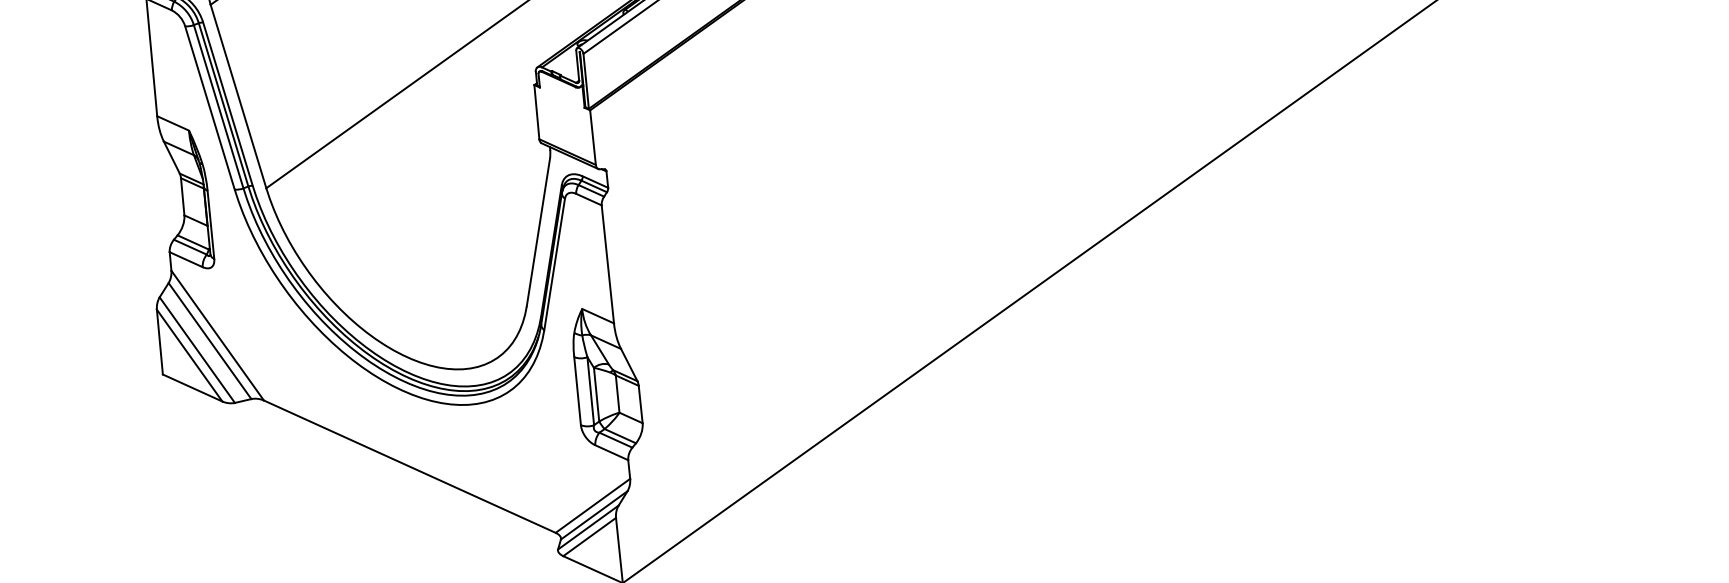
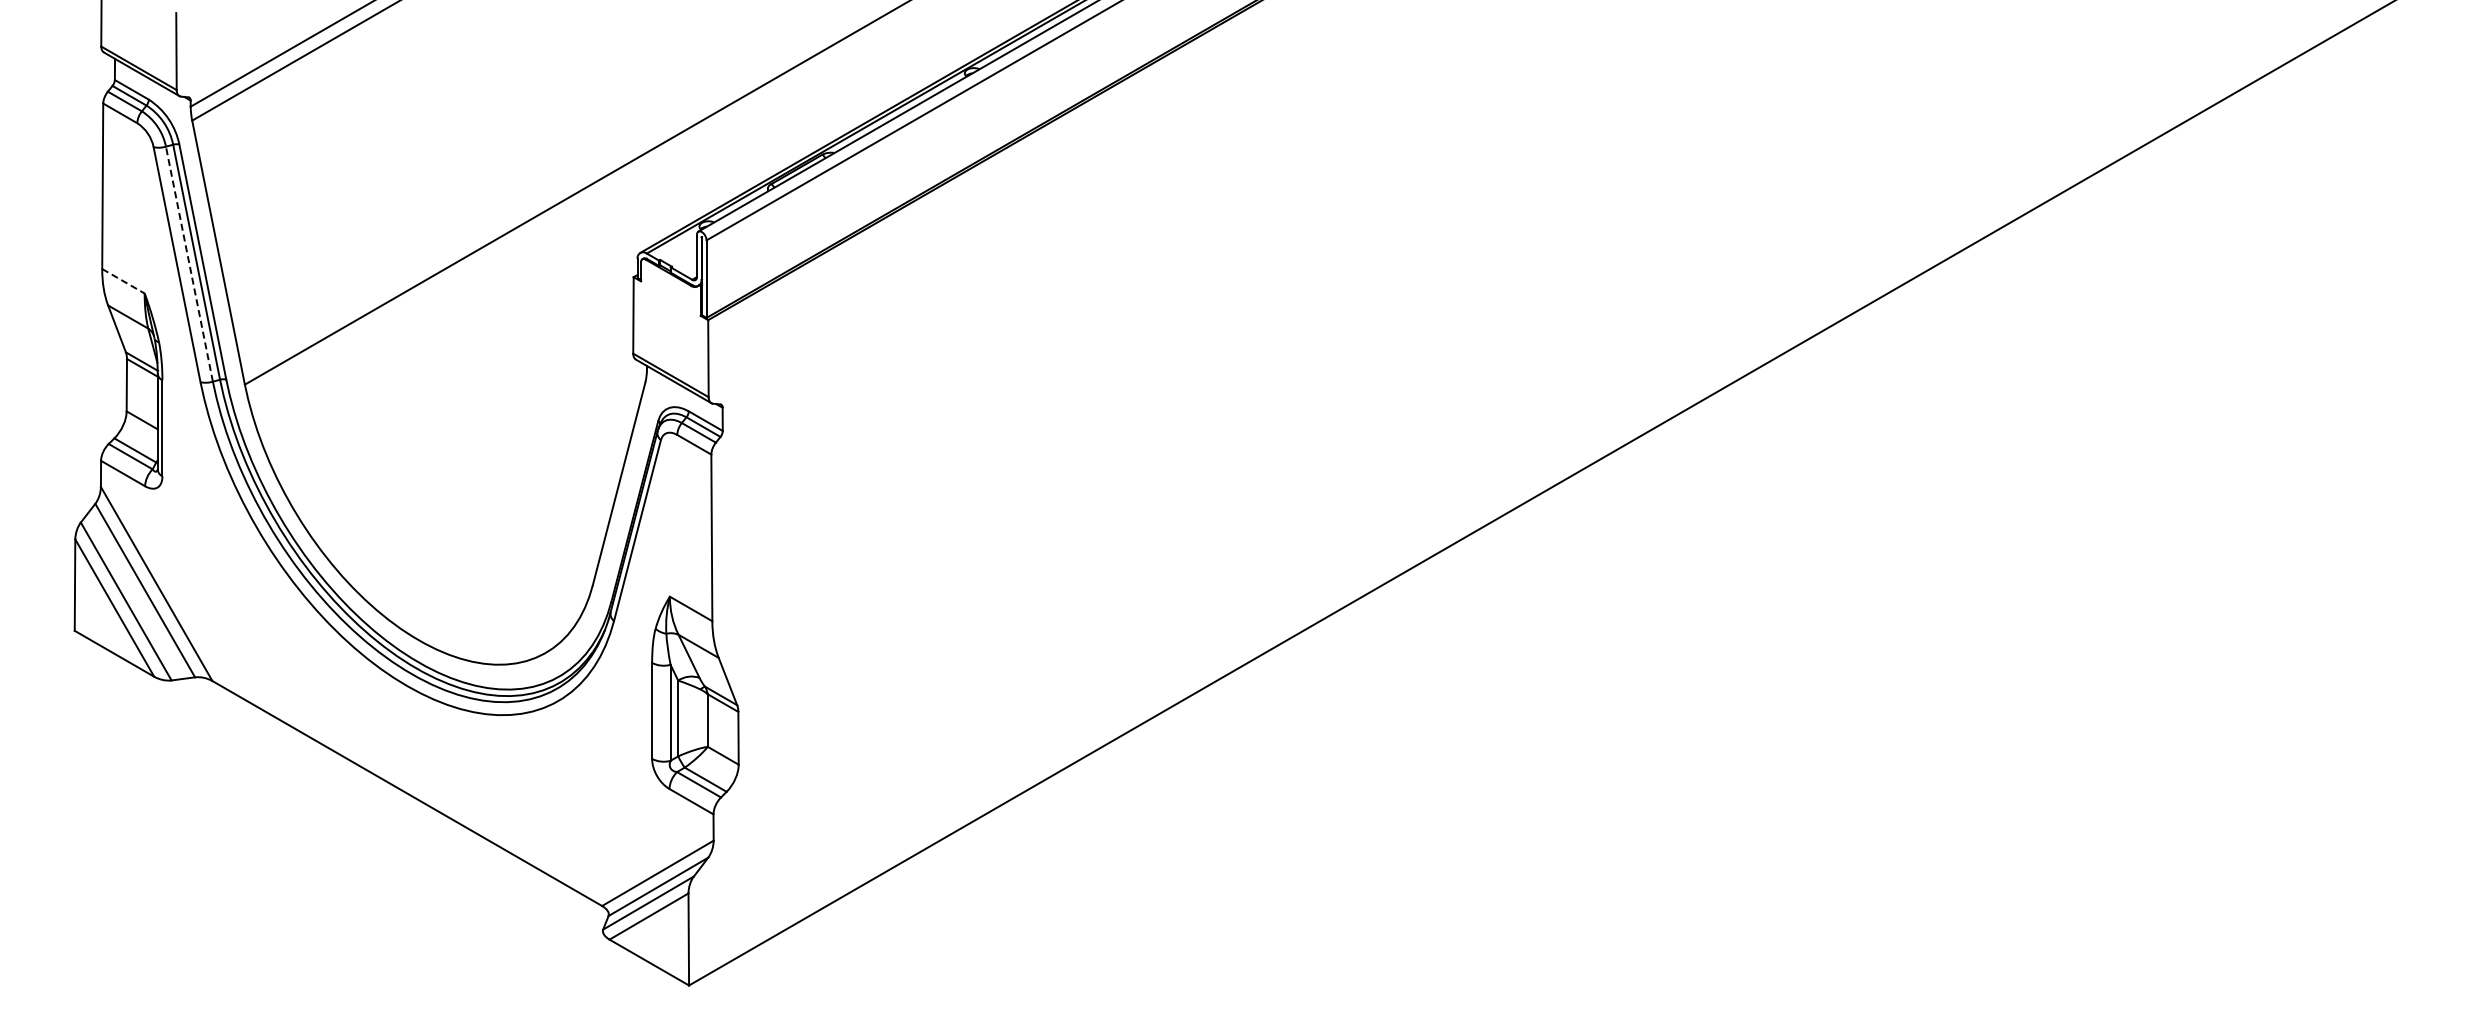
line: (218, 106) -> (189, 264), solid -> dashed
line: (173, 123) -> (123, 281), solid -> dashed

